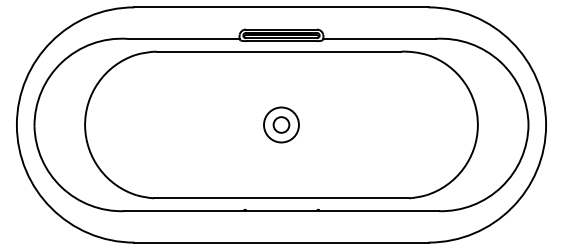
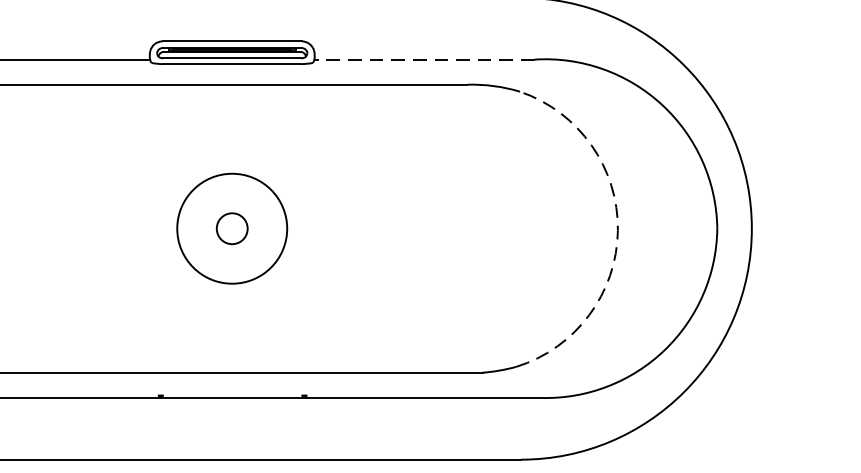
line: (378, 38) -> (422, 58), solid -> dashed
circle: (281, 124) -> (232, 227), size x1.6
arc: (477, 125) -> (617, 229), solid -> dashed

